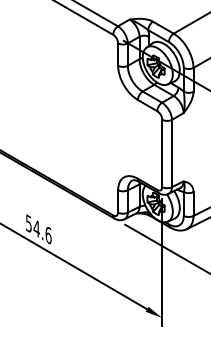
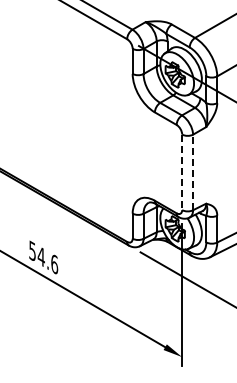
line: (162, 153) -> (182, 172), solid -> dashed
line: (172, 153) -> (193, 172), solid -> dashed

